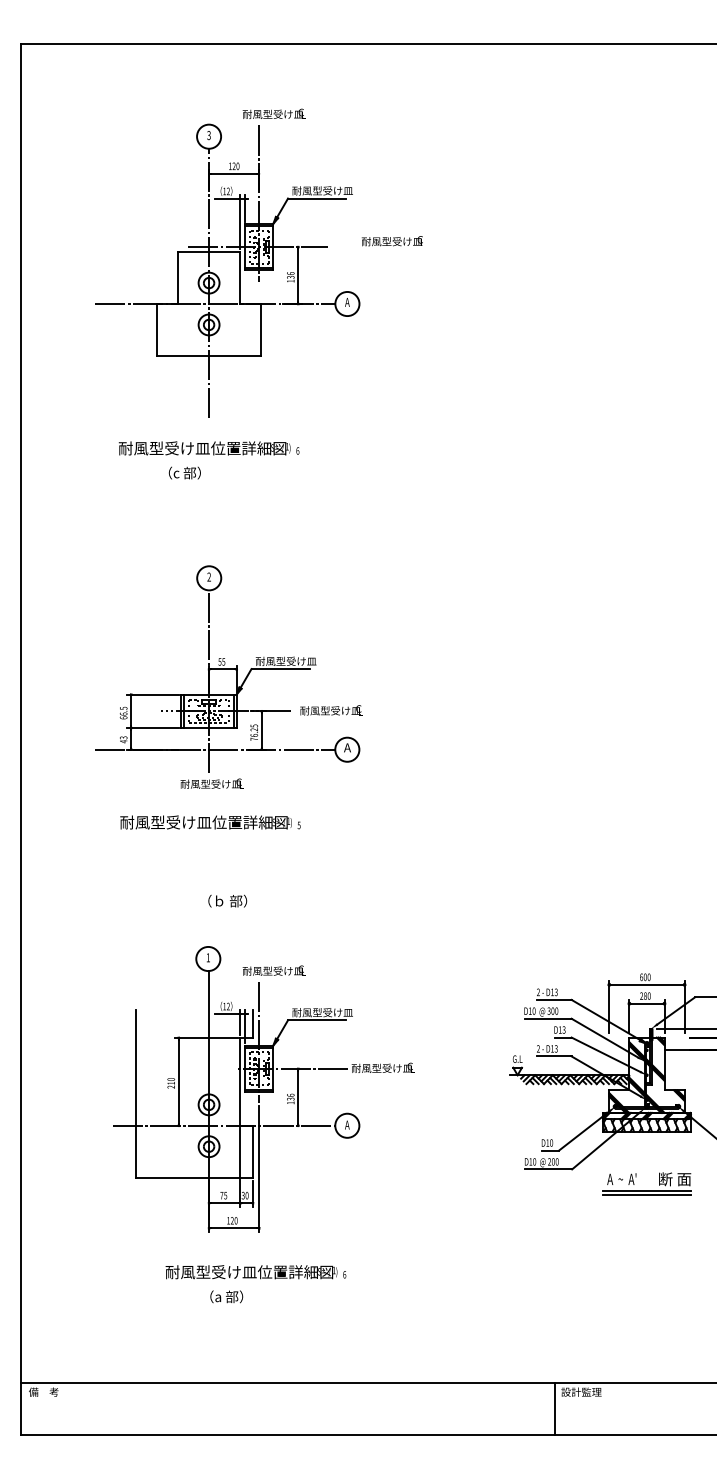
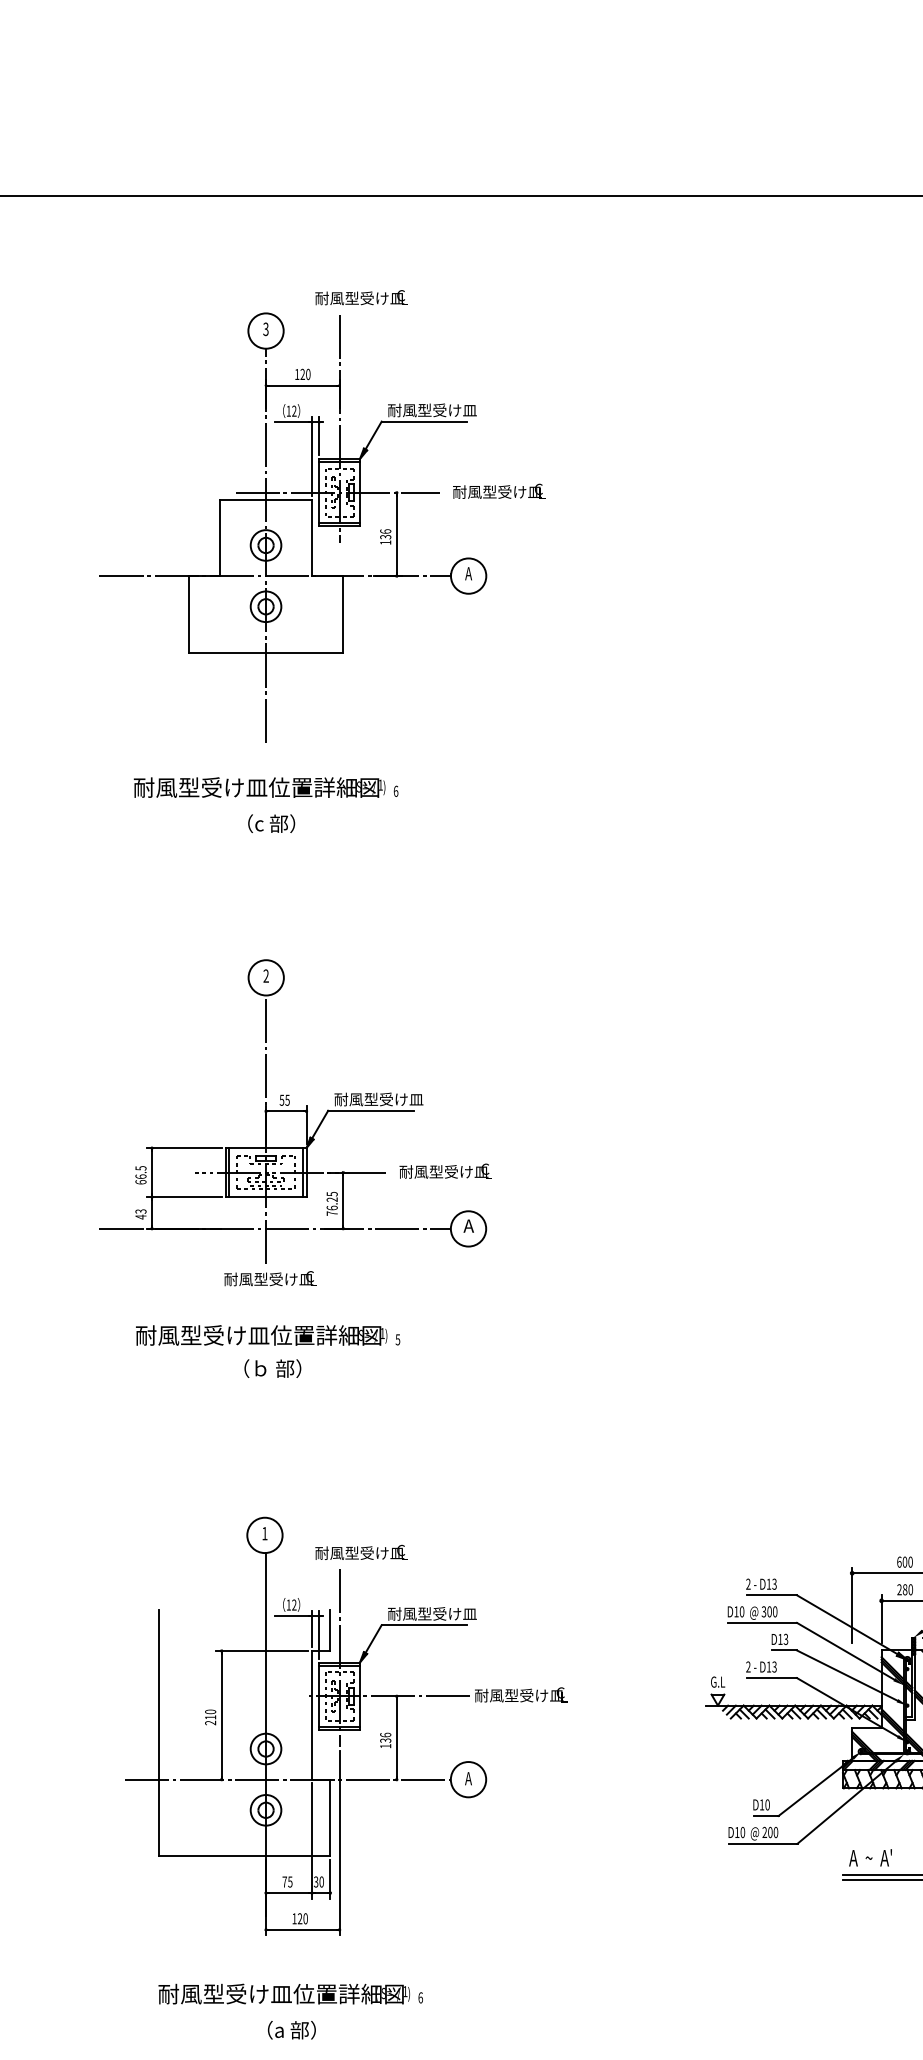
text: (391, 241) -> (496, 491), moved
text: (184, 472) -> (271, 822), moved
text: (227, 900) -> (272, 1367), moved
text: (255, 1272) -> (290, 1994), moved

